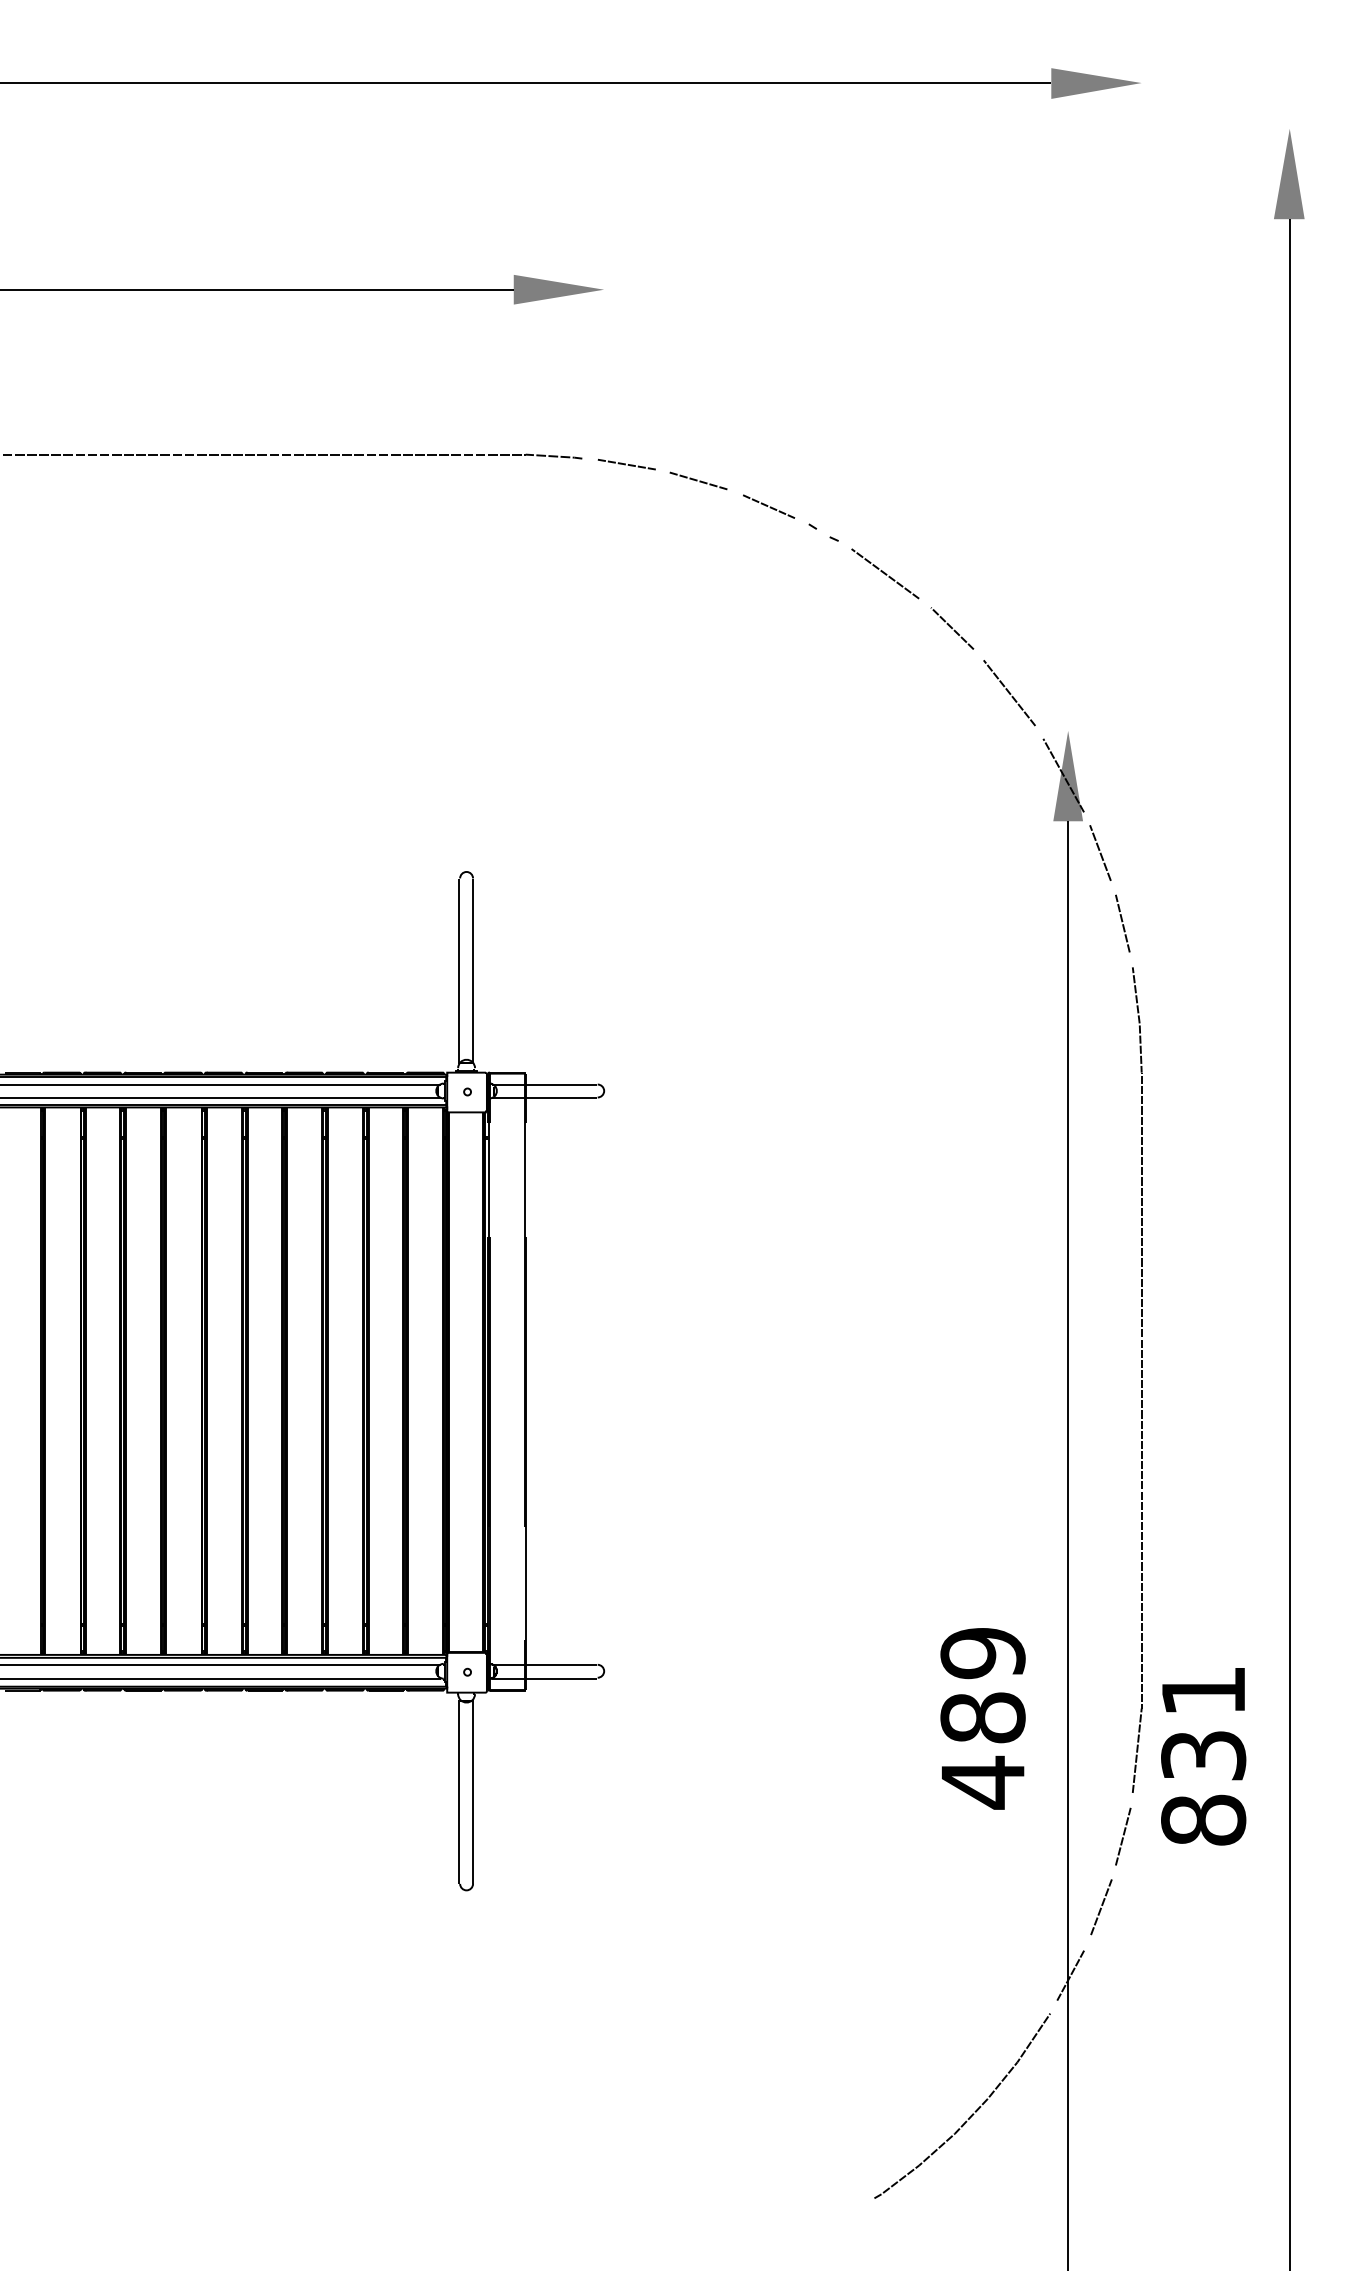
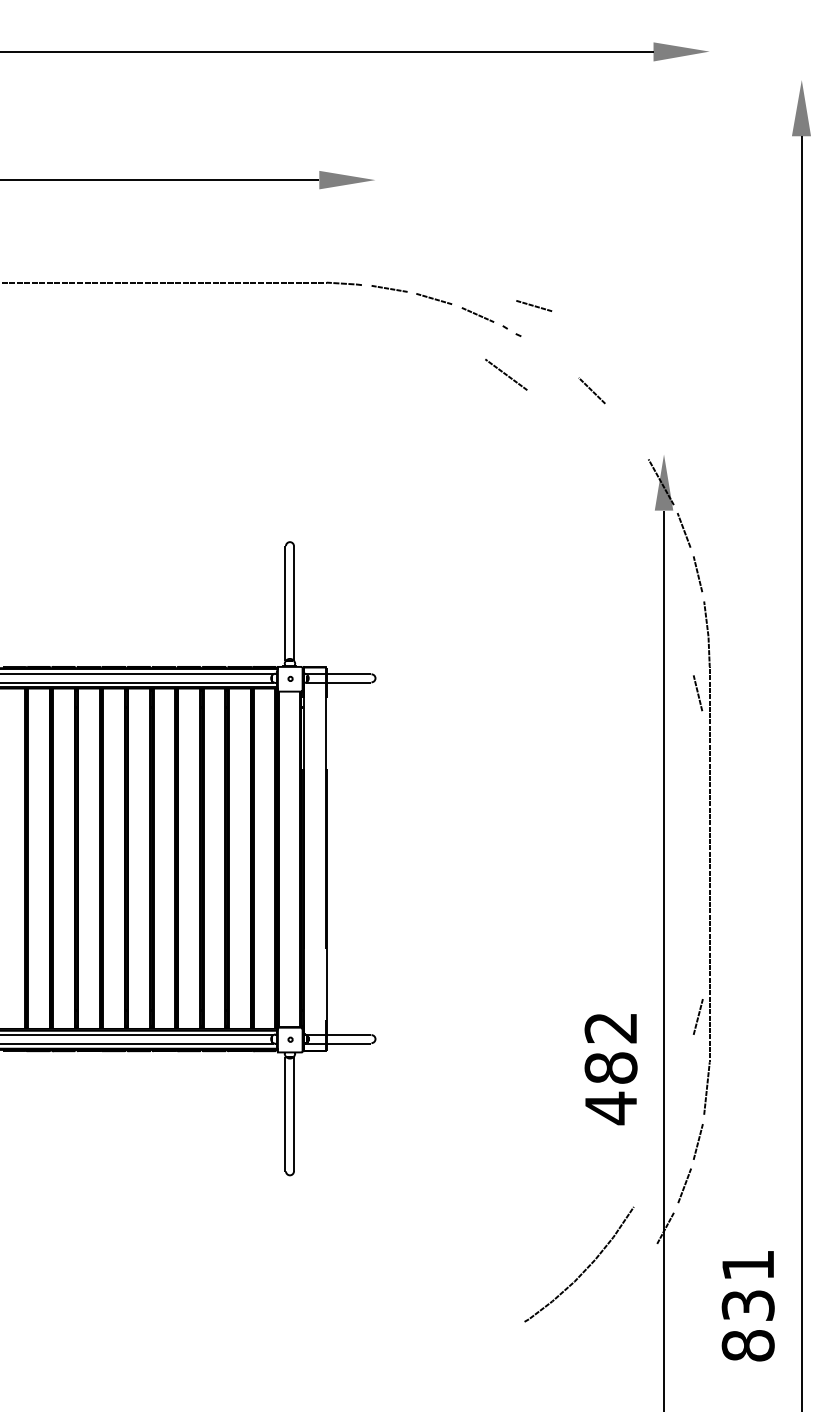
line: (858, 491) -> (533, 305), added
line: (885, 573) -> (506, 374), moved
line: (1009, 692) -> (627, 430), removed
line: (1123, 1115) -> (698, 693), added
line: (1122, 1633) -> (697, 1015), added
text: (982, 1652) -> (610, 1027), 489 -> 482
text: (1202, 1757) -> (747, 1306), moved
curve: (970, 2114) -> (584, 1269), moved

